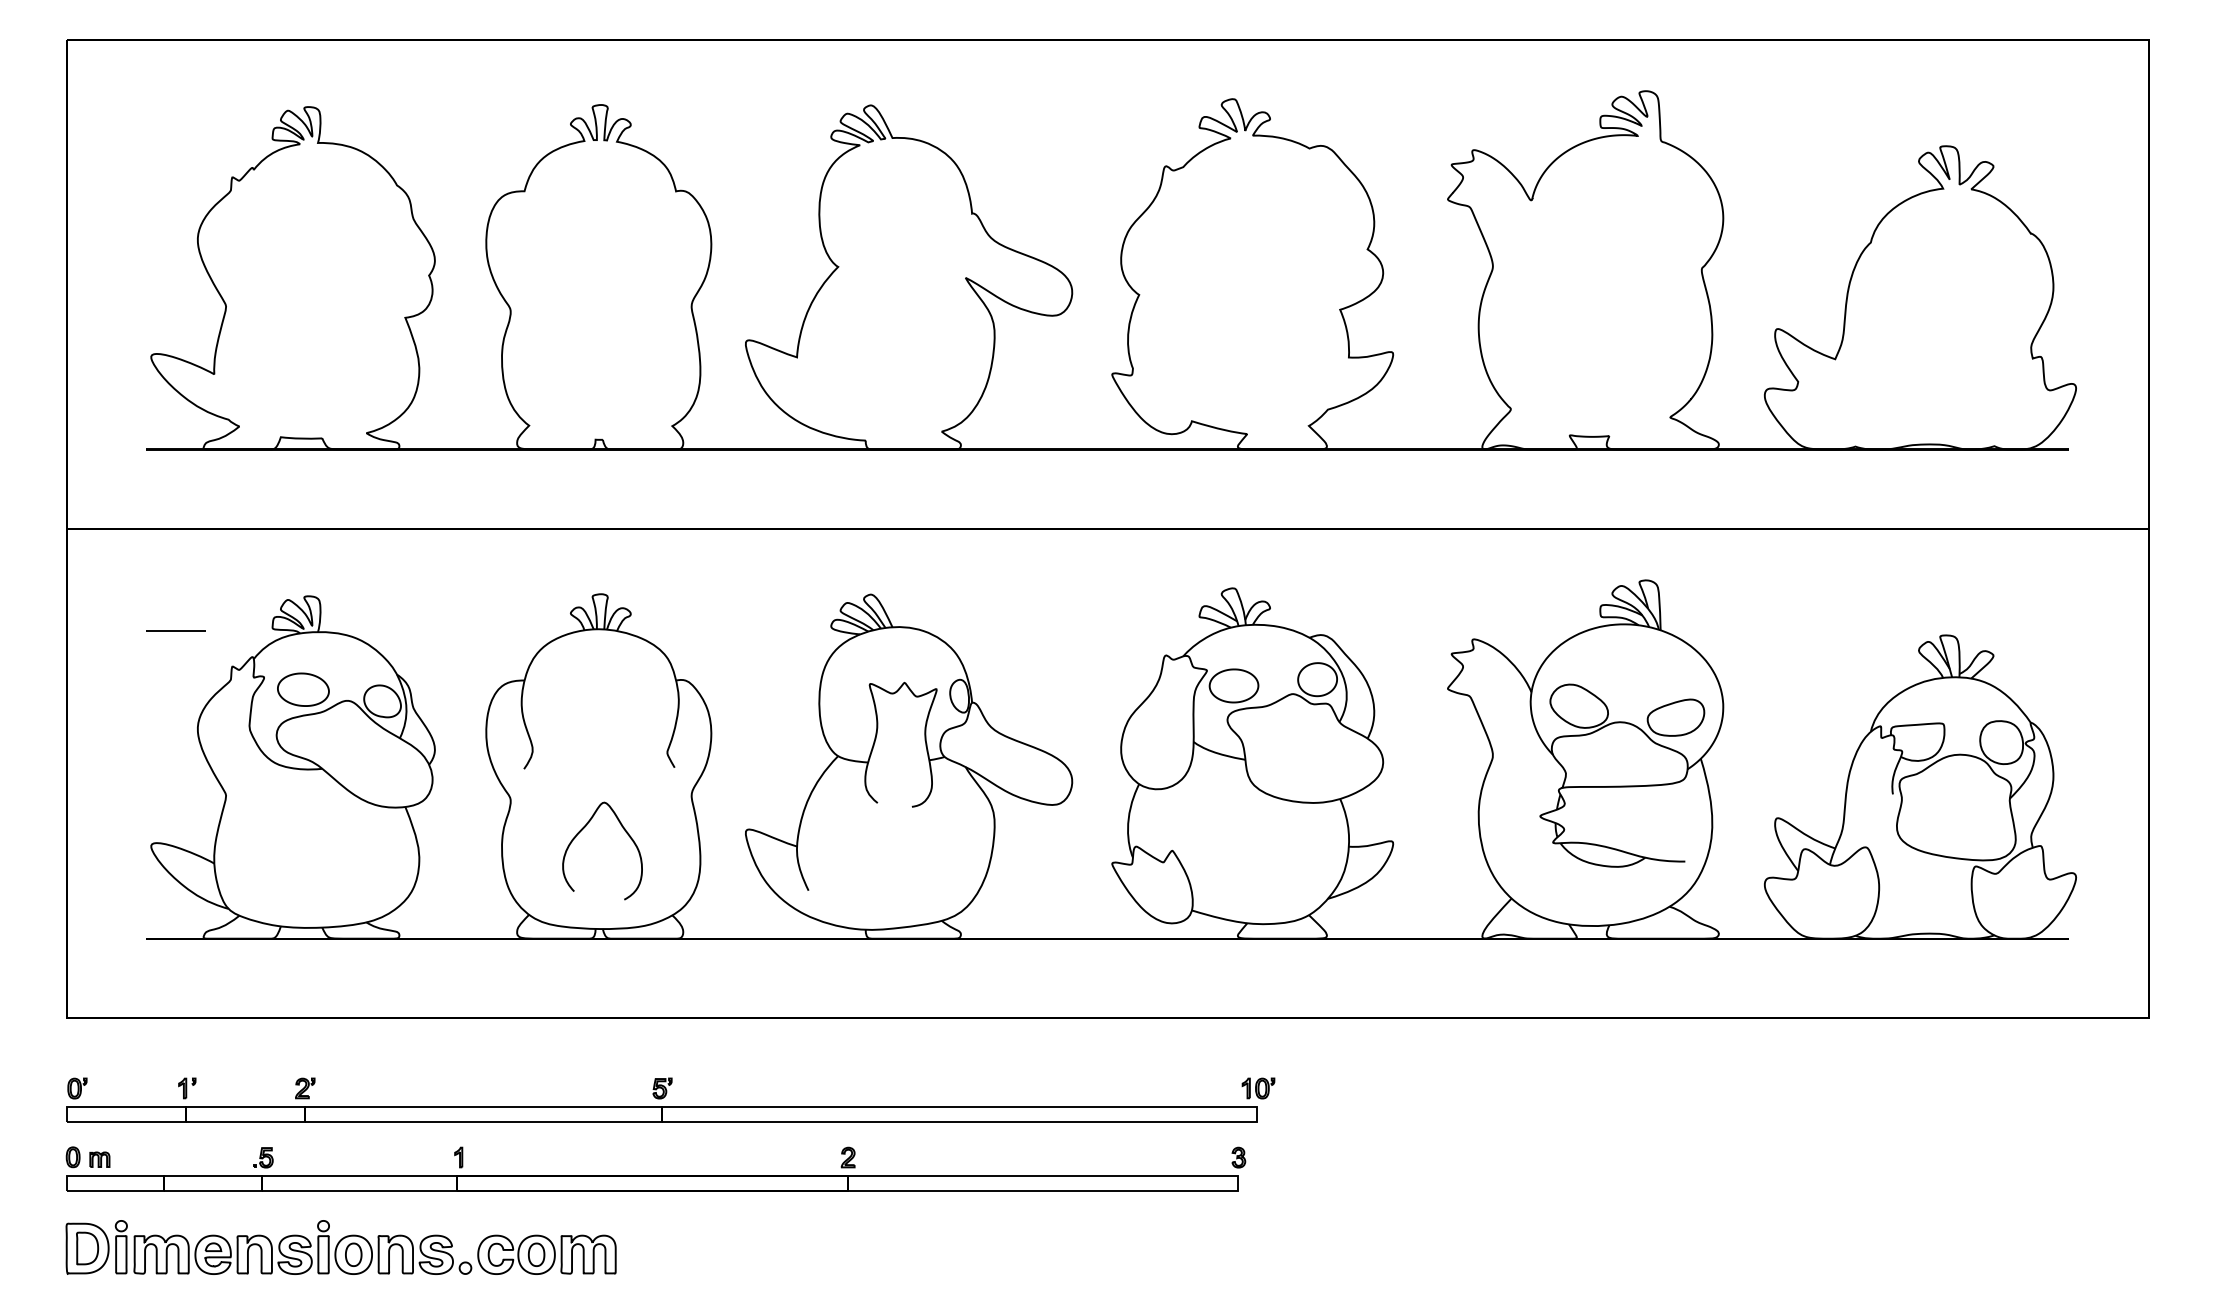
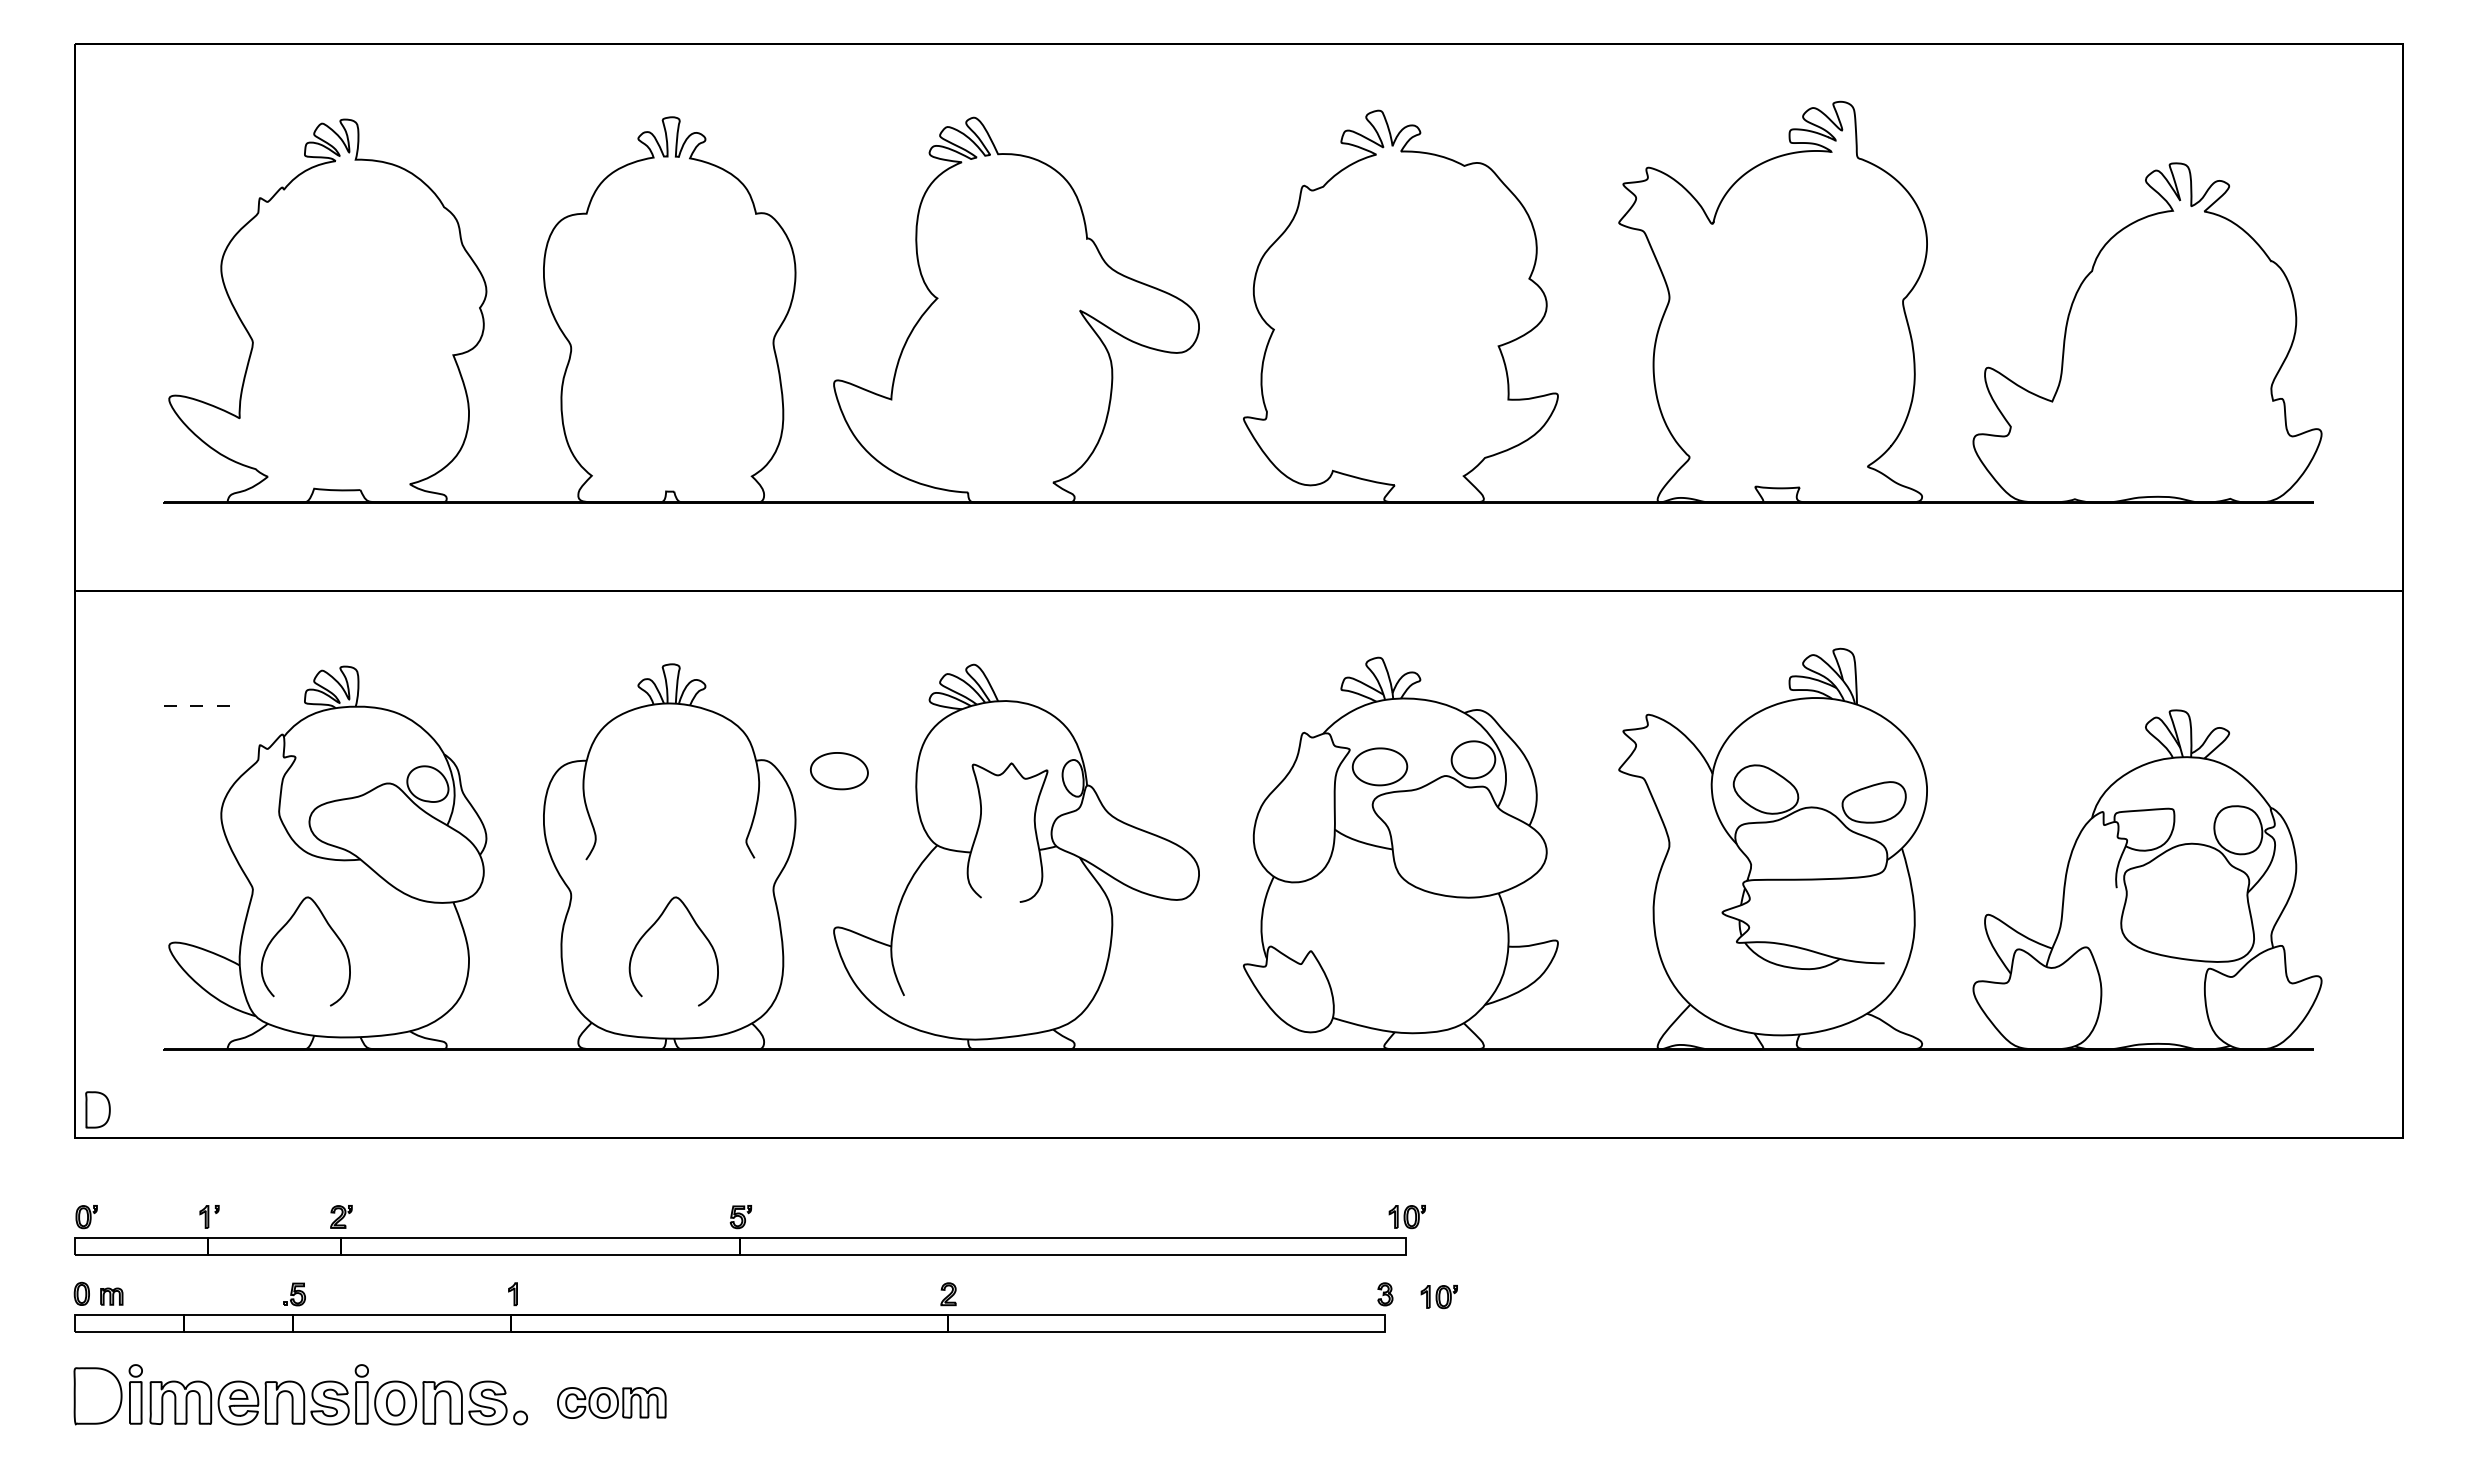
line: (176, 631) -> (197, 705), solid -> dashed
part: (303, 690) -> (839, 771), moved
curve: (253, 830) -> (283, 928), added
part: (1286, 1160) -> (1438, 1297), added
part: (87, 1248) -> (97, 1109), moved
part: (546, 1254) -> (611, 1402), size x0.7

